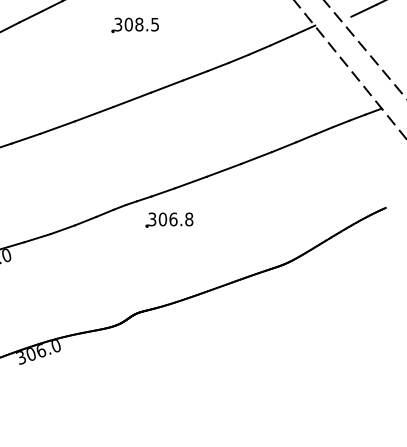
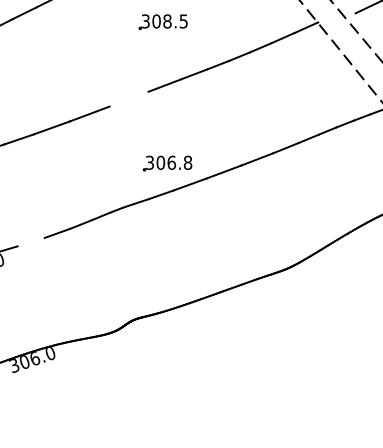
part: (134, 24) -> (162, 21), moved
line: (132, 99) -> (129, 98), removed
part: (169, 219) -> (167, 162), moved
line: (37, 238) -> (31, 242), removed

